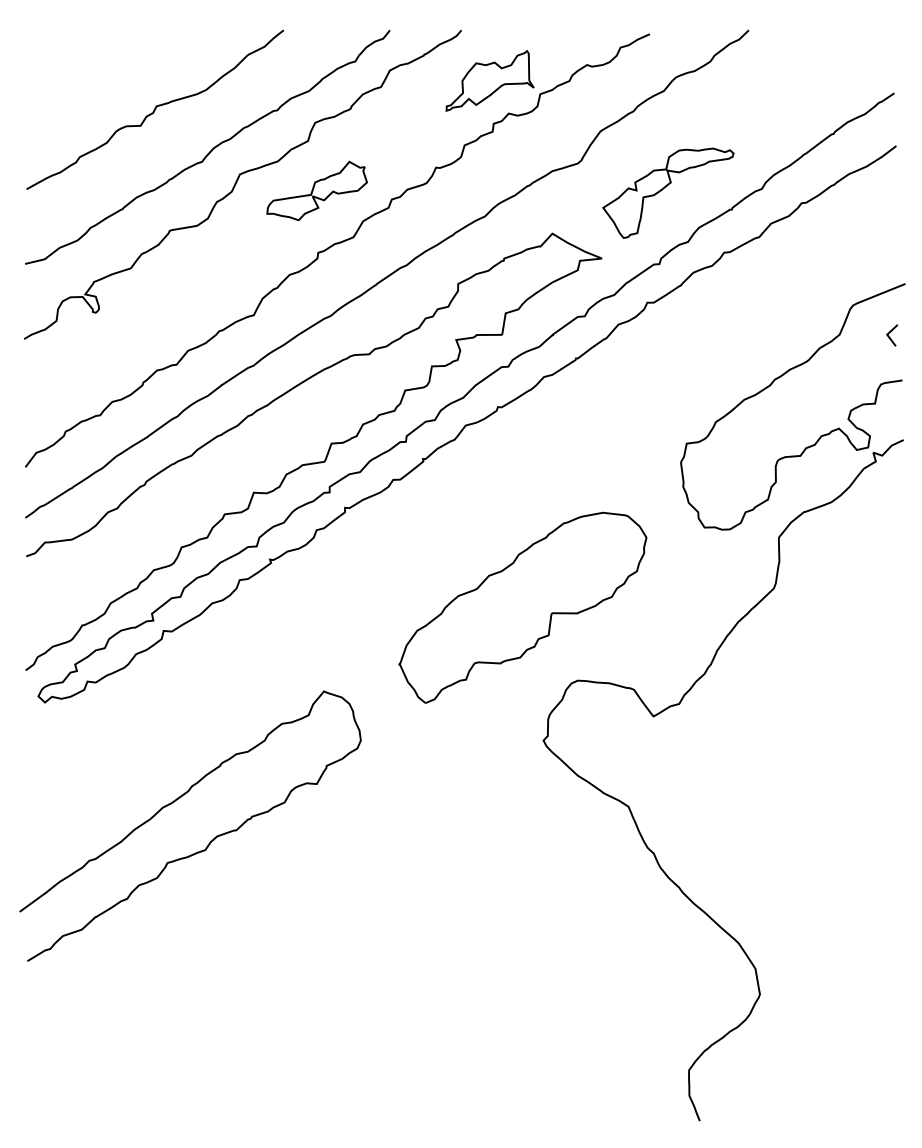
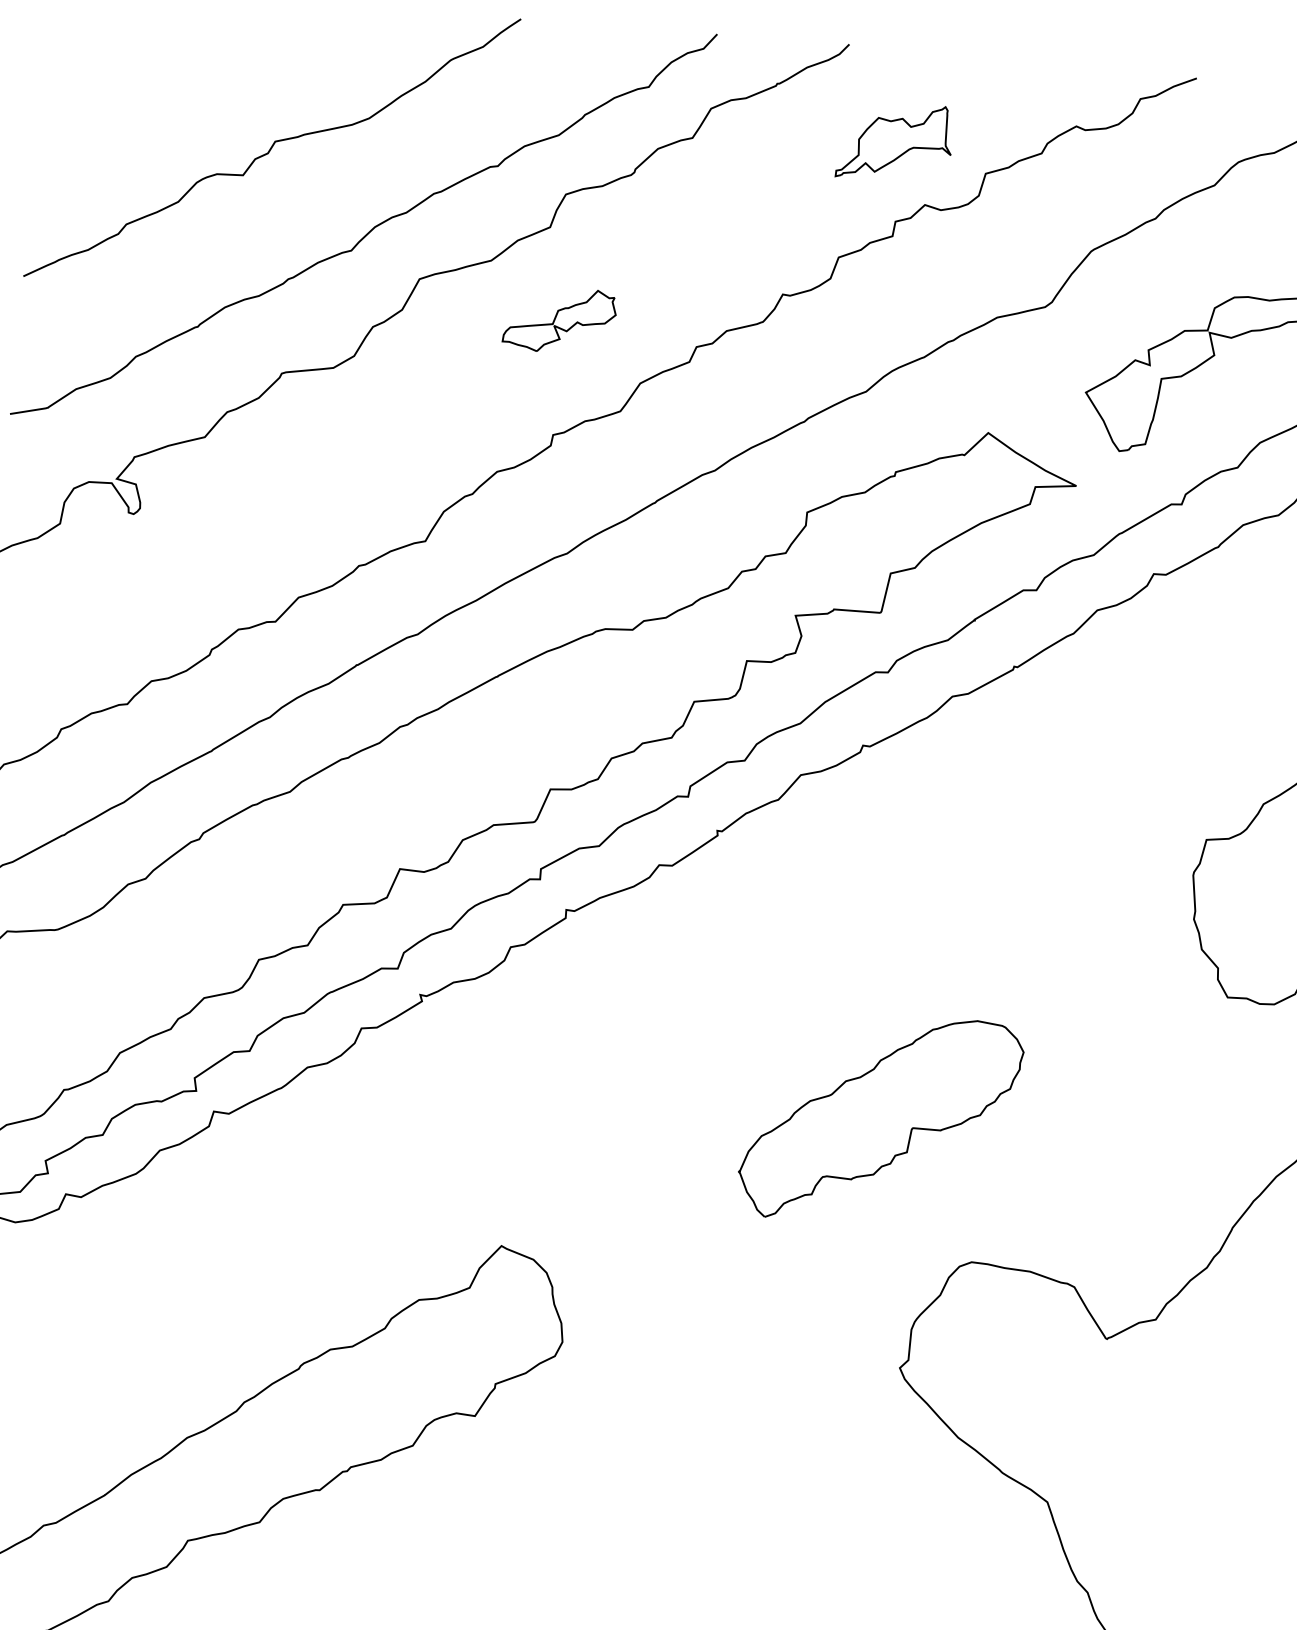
part: (489, 80) -> (893, 141), size x0.7
part: (316, 190) -> (558, 319), size x0.6
part: (522, 607) -> (879, 1119), size x0.6

